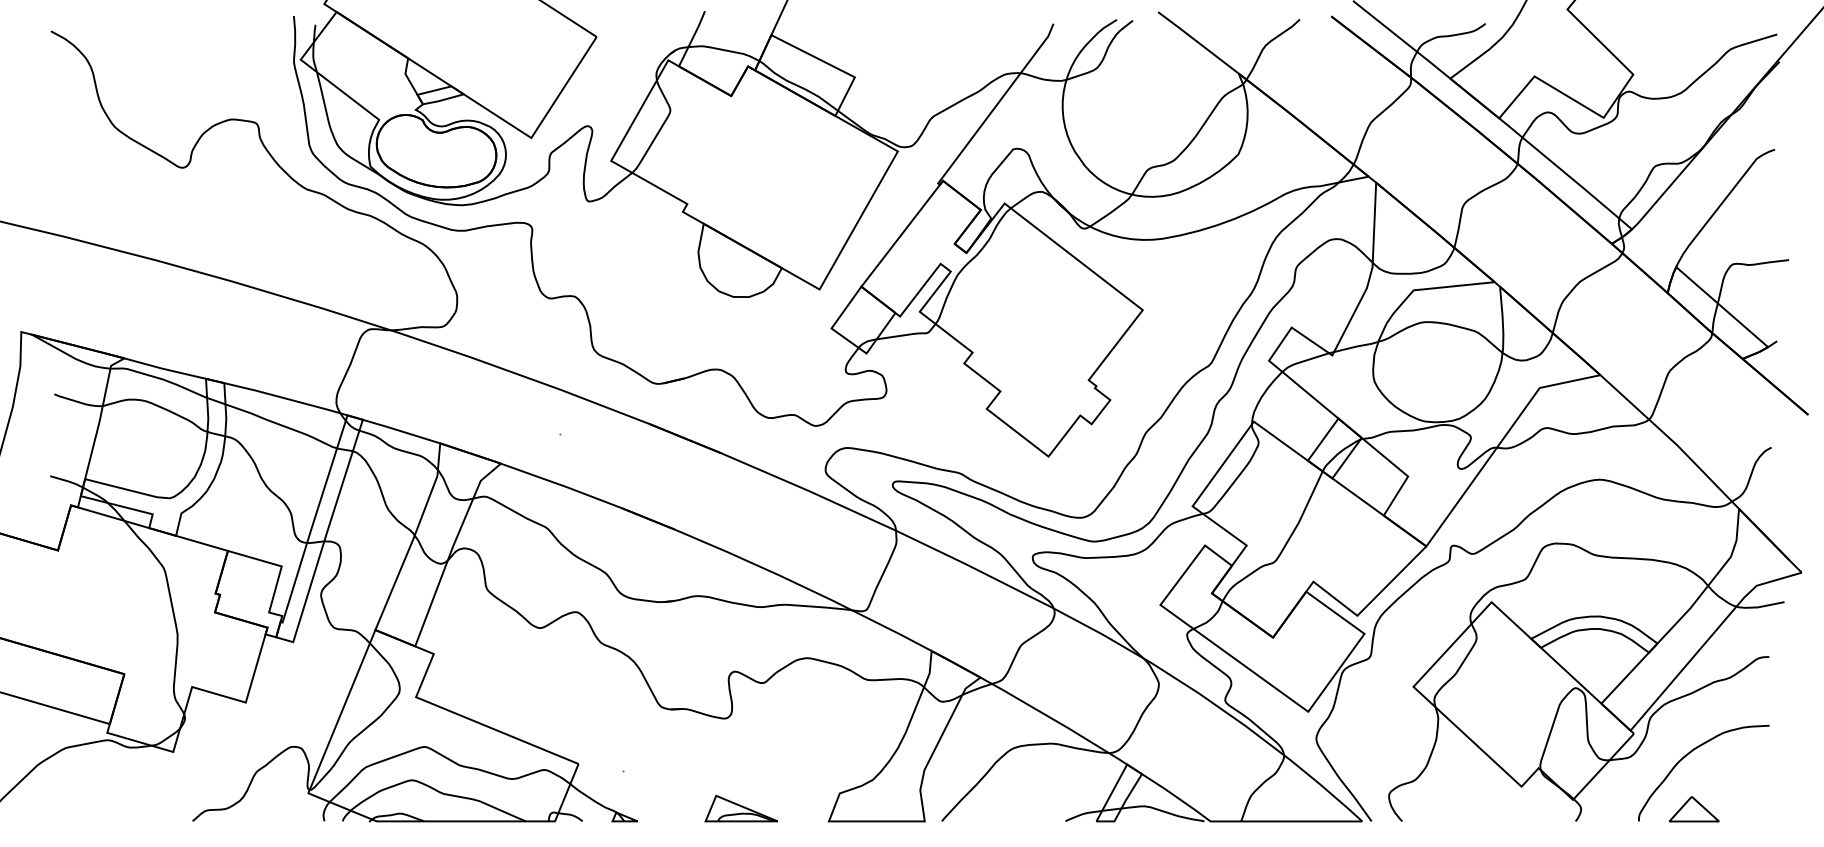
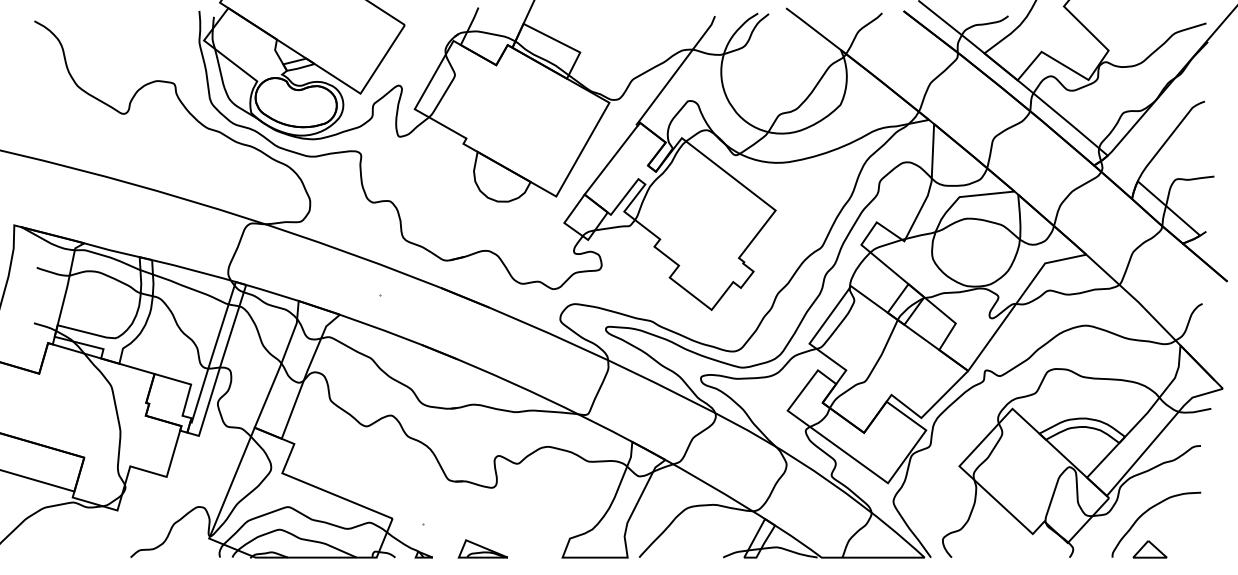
part: (740, 807) -> (482, 548), moved

